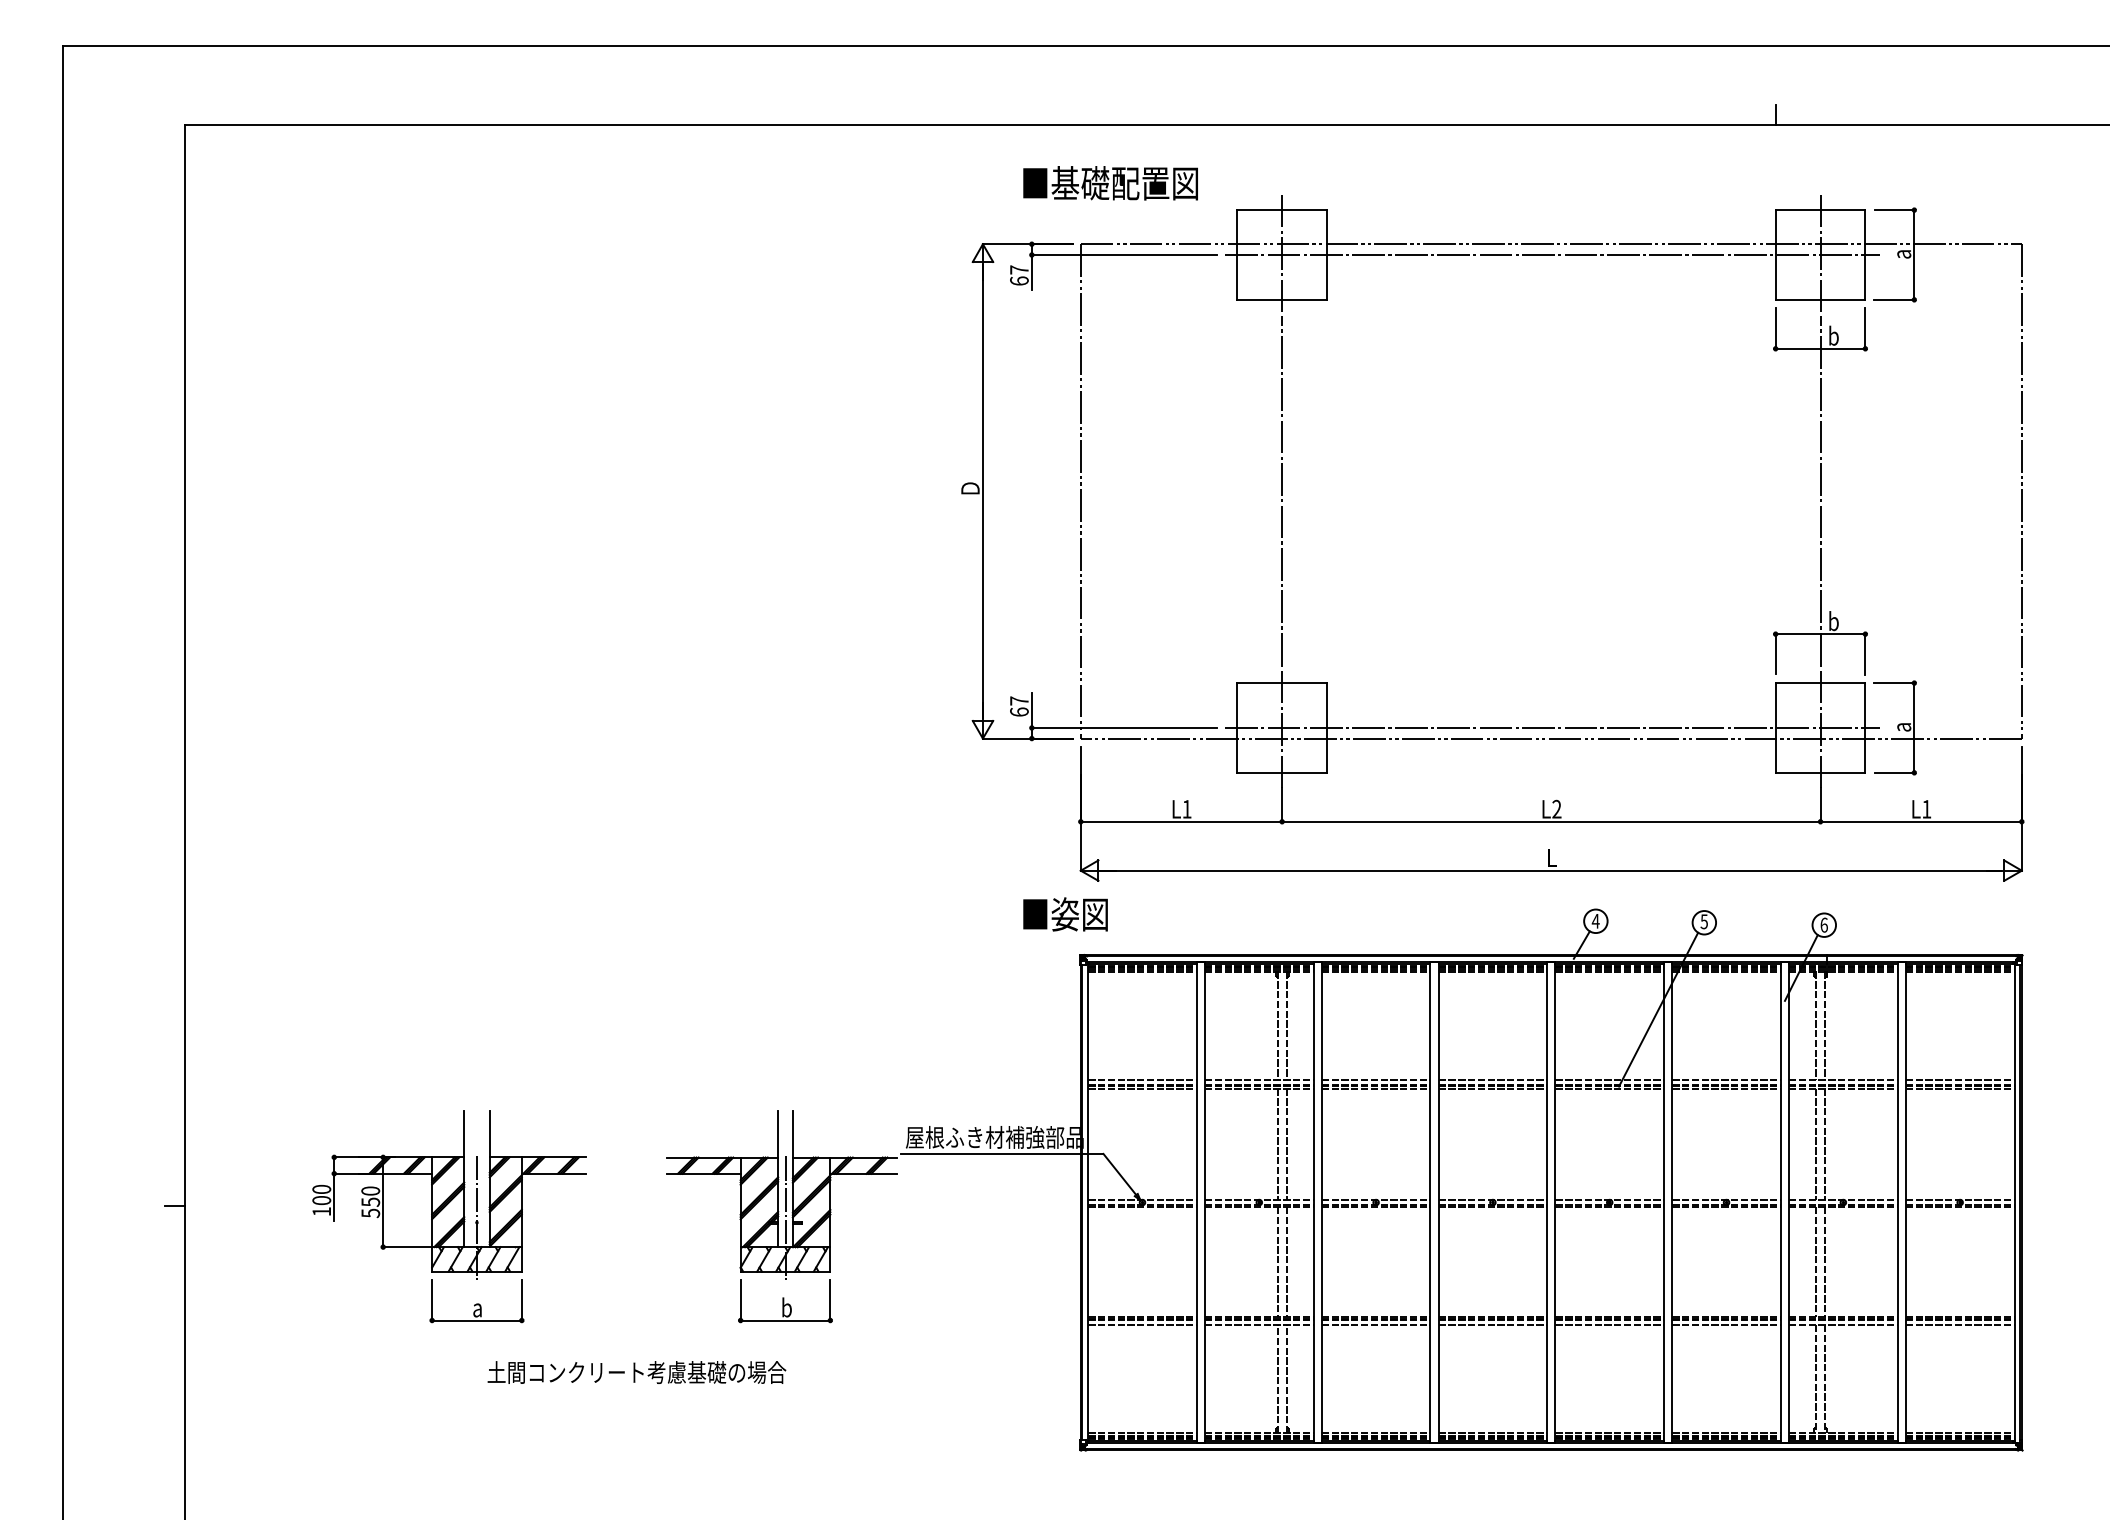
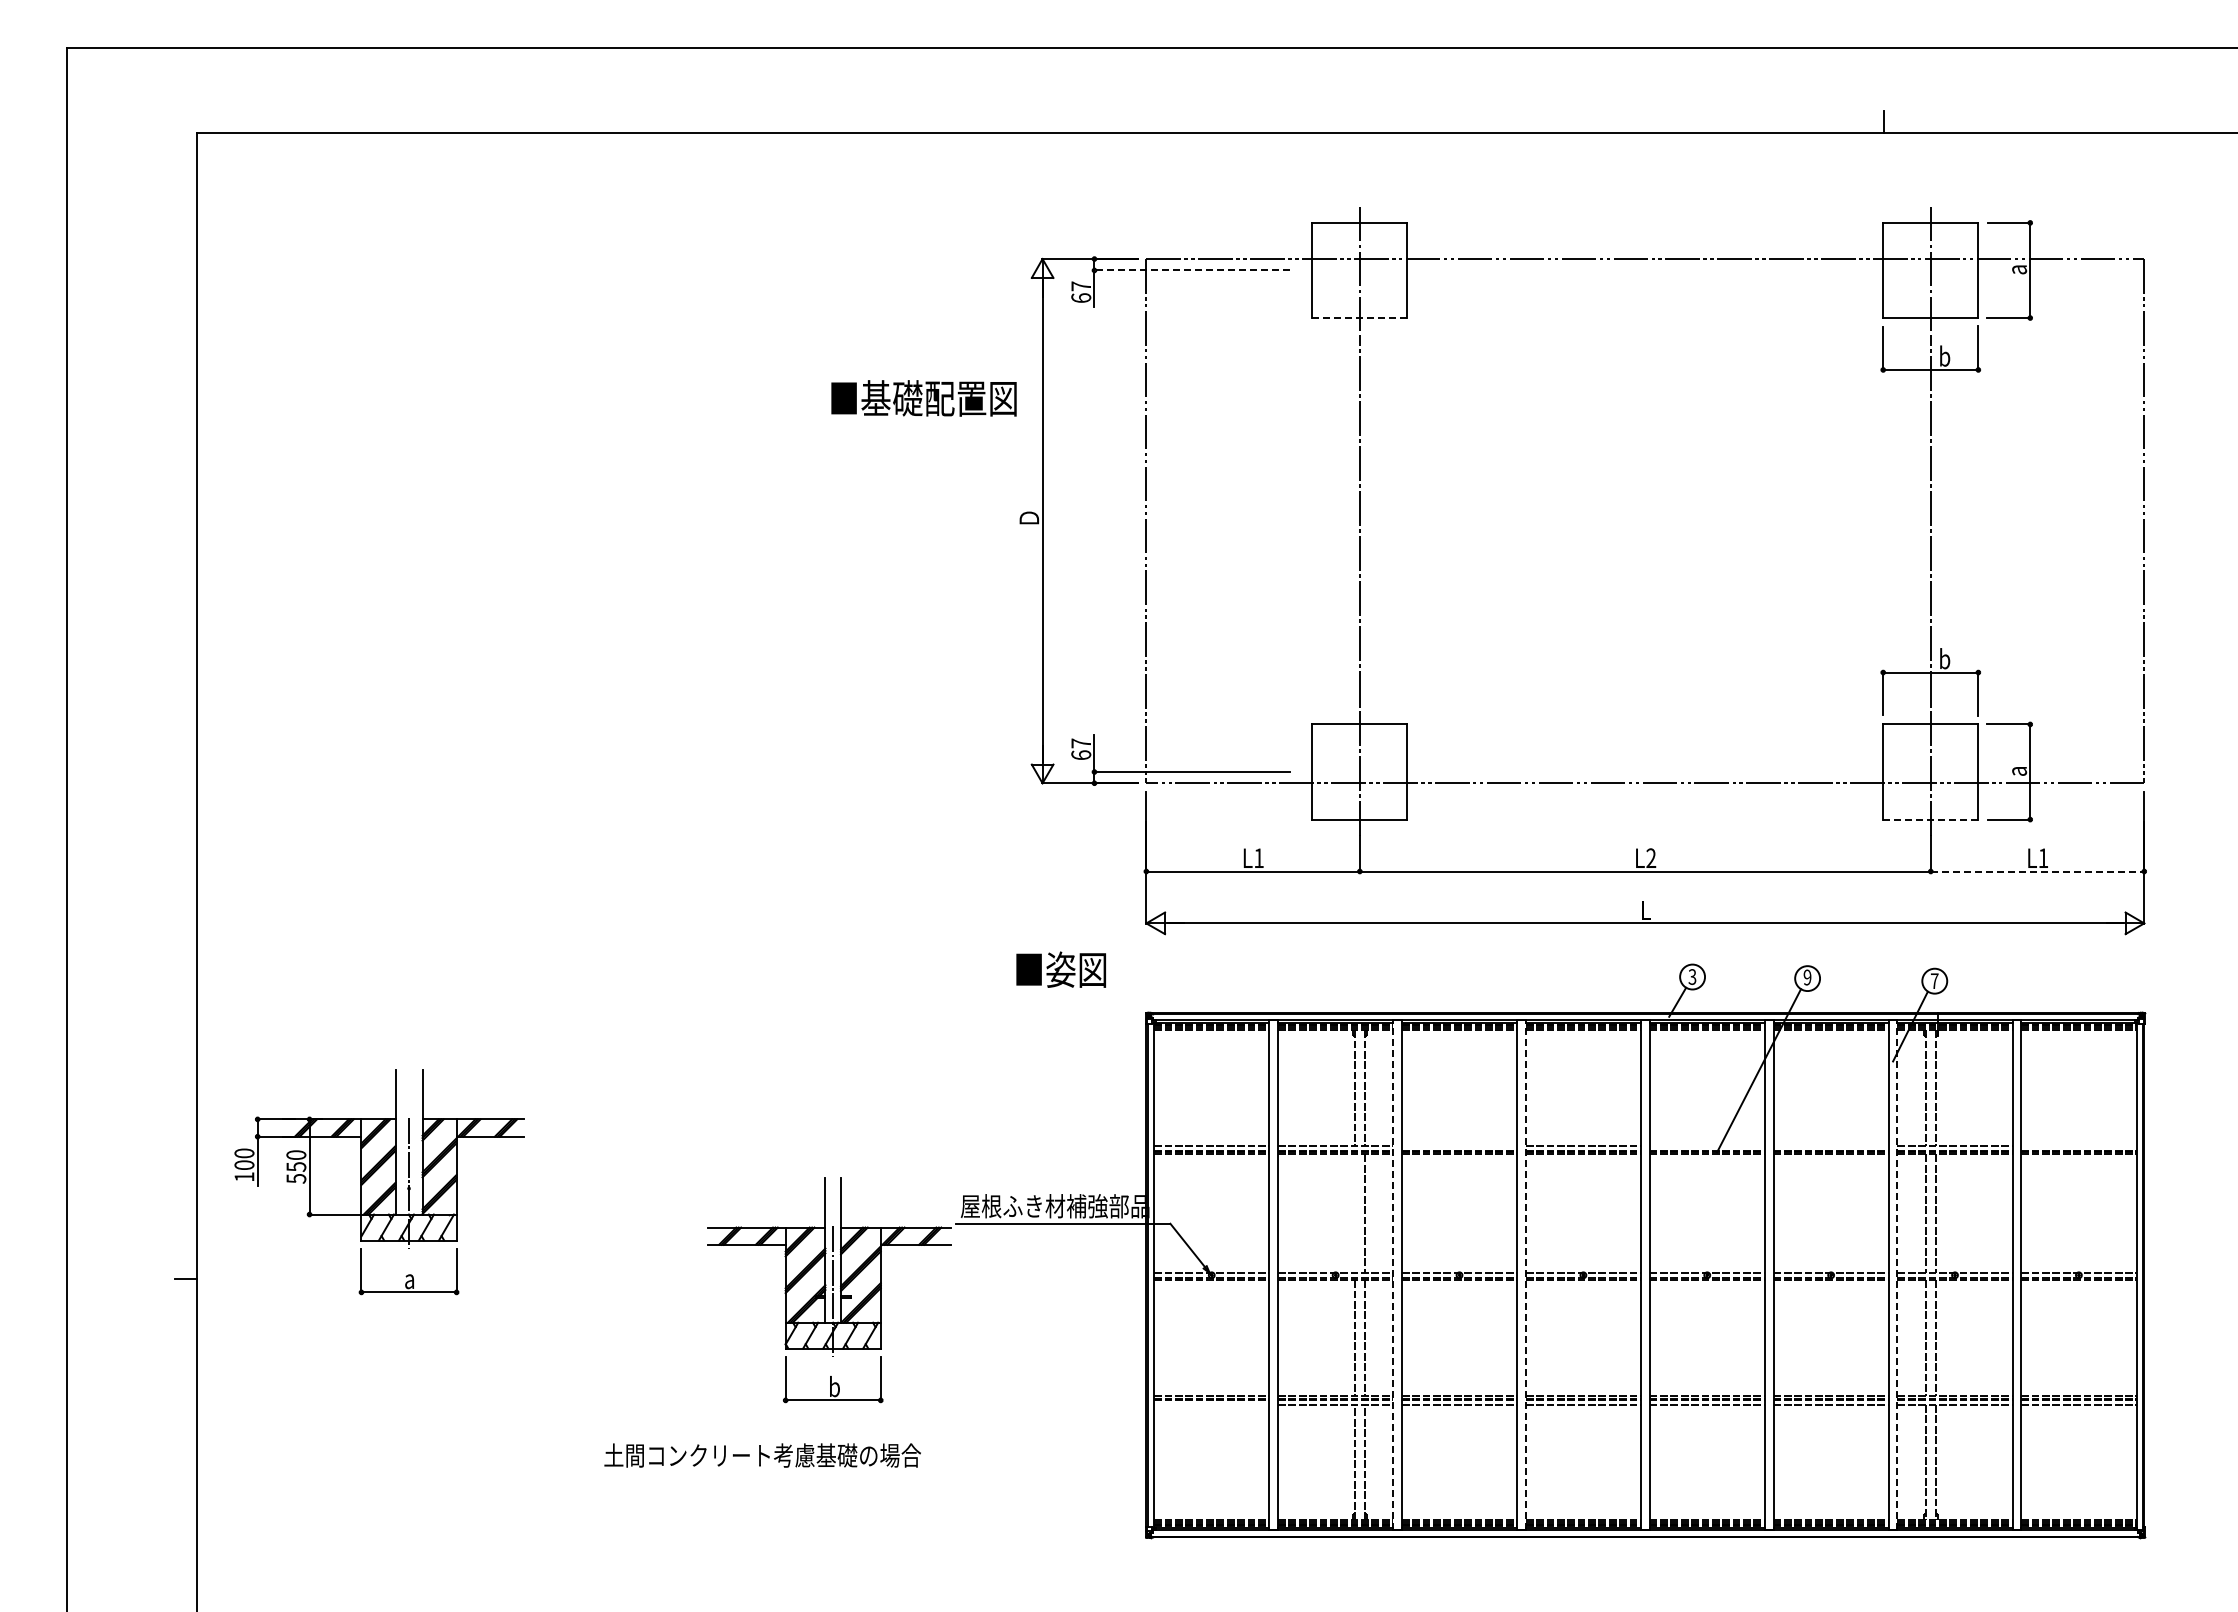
text: (1110, 183) -> (923, 398), moved
line: (1123, 255) -> (1191, 270), solid -> dashed
line: (1552, 255) -> (1646, 270), removed
line: (1281, 300) -> (1359, 318), solid -> dashed
line: (1552, 728) -> (1646, 772), removed
line: (1820, 772) -> (1930, 819), solid -> dashed
line: (1921, 821) -> (2037, 871), solid -> dashed
text: (1064, 914) -> (1060, 969), moved
text: (1595, 920) -> (1692, 976), 4 -> 3
text: (1704, 921) -> (1807, 977), 5 -> 9
text: (1824, 925) -> (1934, 981), 6 -> 7
line: (1376, 1080) -> (1459, 1145), removed
line: (1609, 1080) -> (1706, 1145), removed
line: (1725, 1080) -> (1830, 1145), removed
line: (1959, 1080) -> (2078, 1145), removed
line: (1278, 1144) -> (1355, 1213), removed
line: (1313, 1202) -> (1393, 1275), solid -> dashed
line: (1438, 1202) -> (1525, 1275), solid -> dashed
line: (1789, 1202) -> (1897, 1275), solid -> dashed
part: (449, 1216) -> (379, 1182), moved
line: (1142, 1325) -> (1211, 1405), removed
text: (636, 1372) -> (762, 1455), moved

